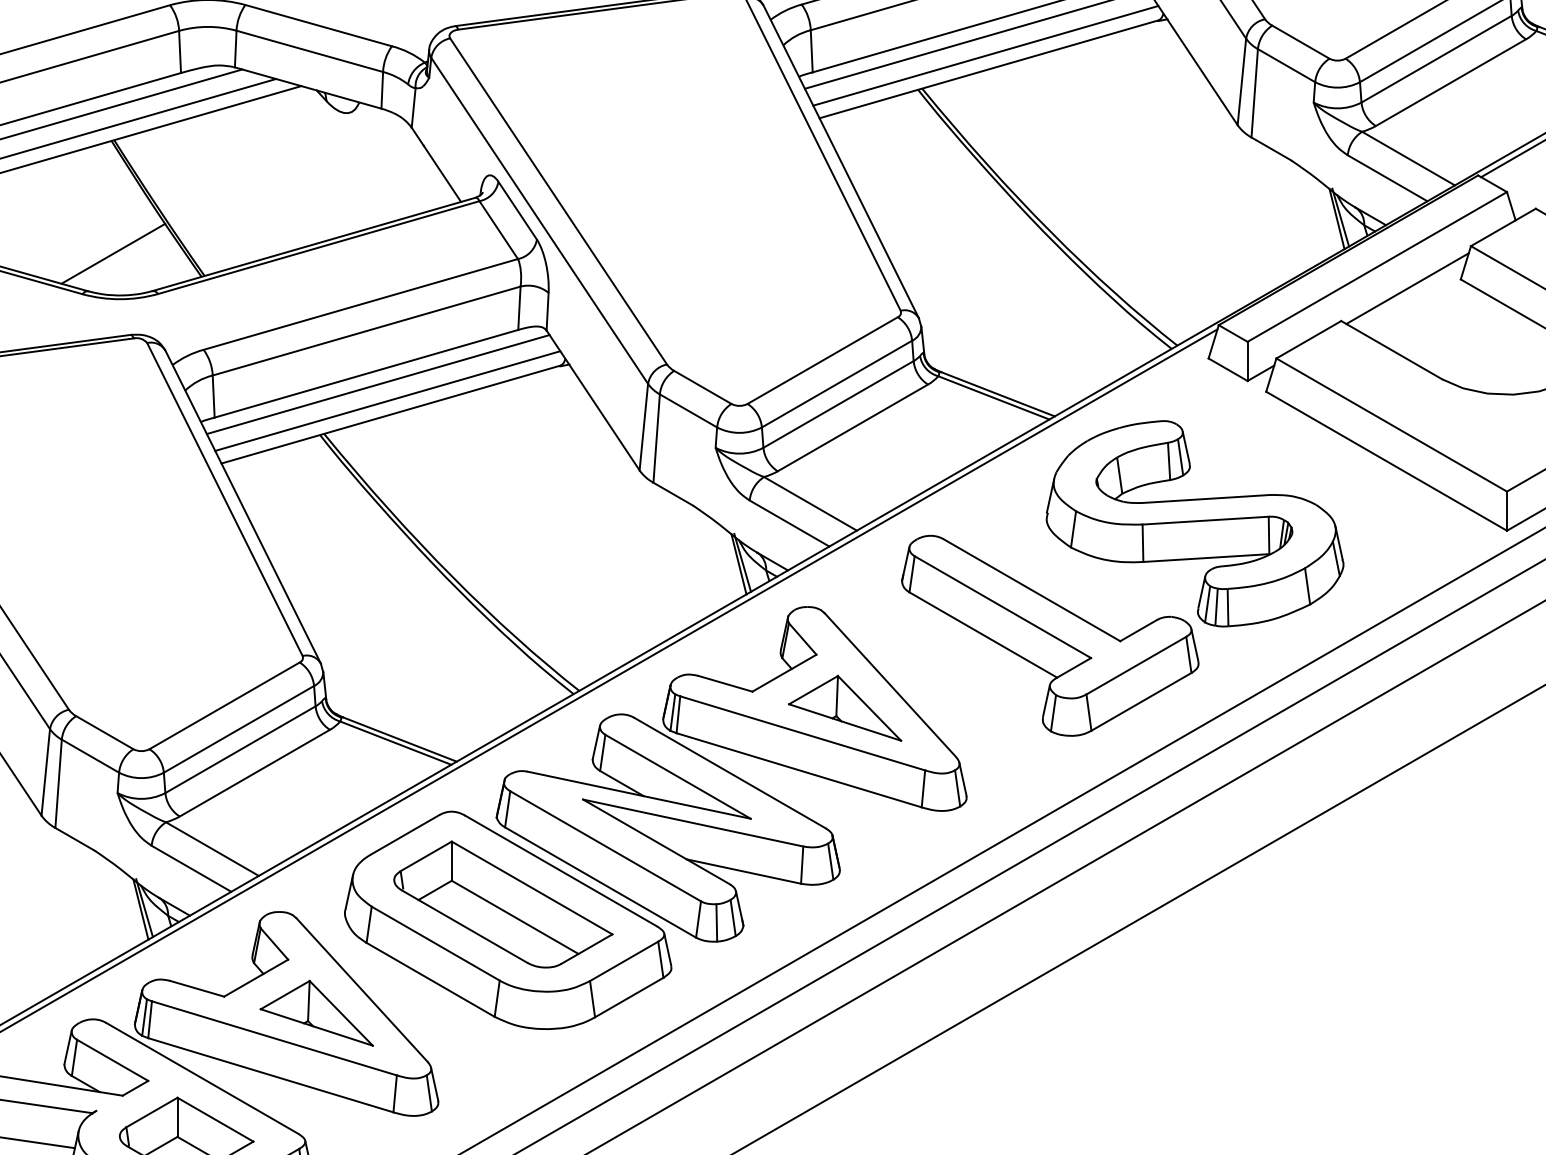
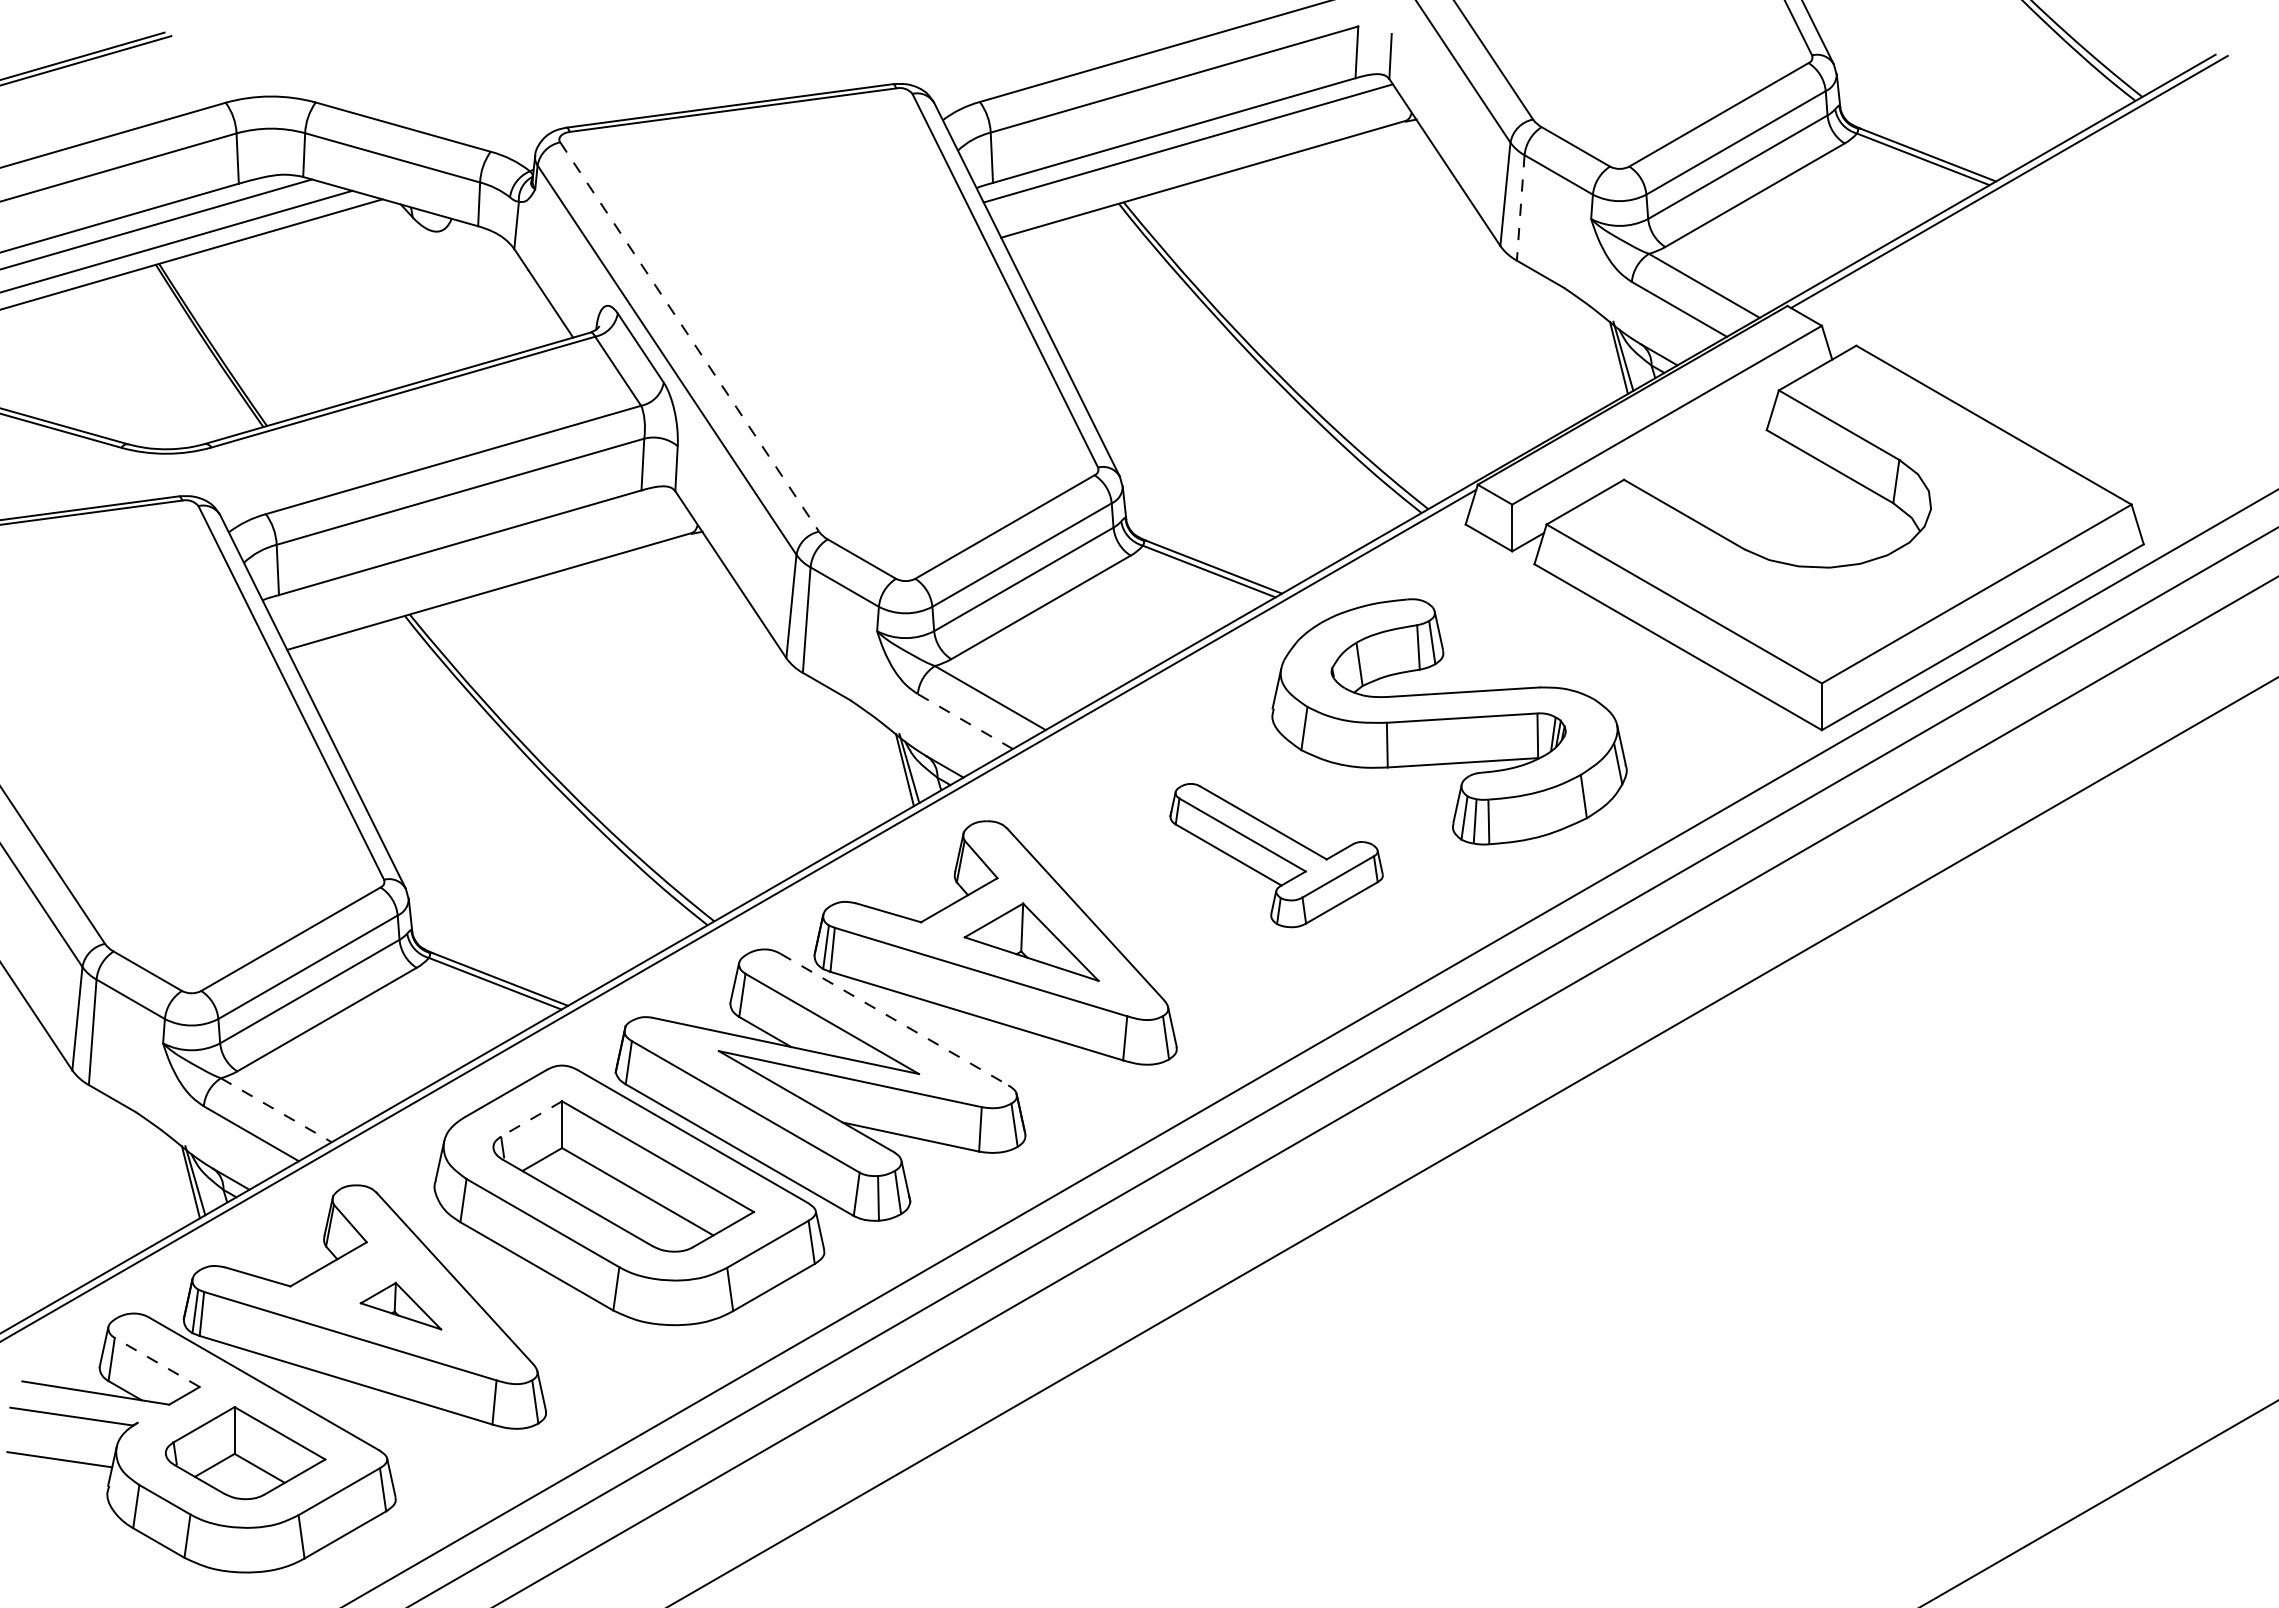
line: (985, 55) -> (1199, 162), removed
line: (1254, 92) -> (1520, 207), solid -> dashed
line: (558, 201) -> (689, 337), solid -> dashed
line: (113, 253) -> (158, 399), removed
line: (1407, 288) -> (1703, 440), removed
line: (377, 384) -> (473, 555), removed
line: (387, 400) -> (485, 574), removed
line: (789, 523) -> (965, 721), solid -> dashed
part: (1050, 635) -> (1276, 855), size x0.6
line: (730, 773) -> (894, 1019), solid -> dashed
line: (212, 849) -> (276, 1110), solid -> dashed
line: (426, 856) -> (531, 1119), solid -> dashed
part: (316, 1012) -> (400, 1305), size x0.6
line: (112, 1060) -> (156, 1362), solid -> dashed

